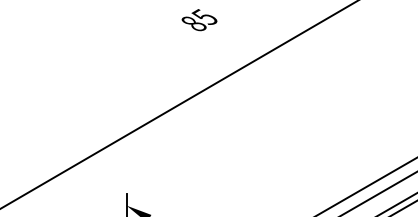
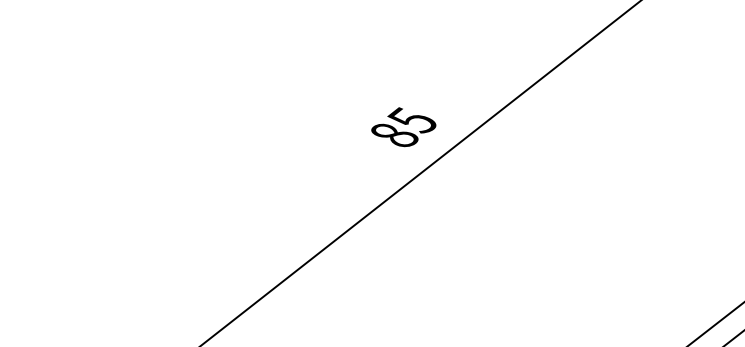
text: (199, 20) -> (403, 127), moved

